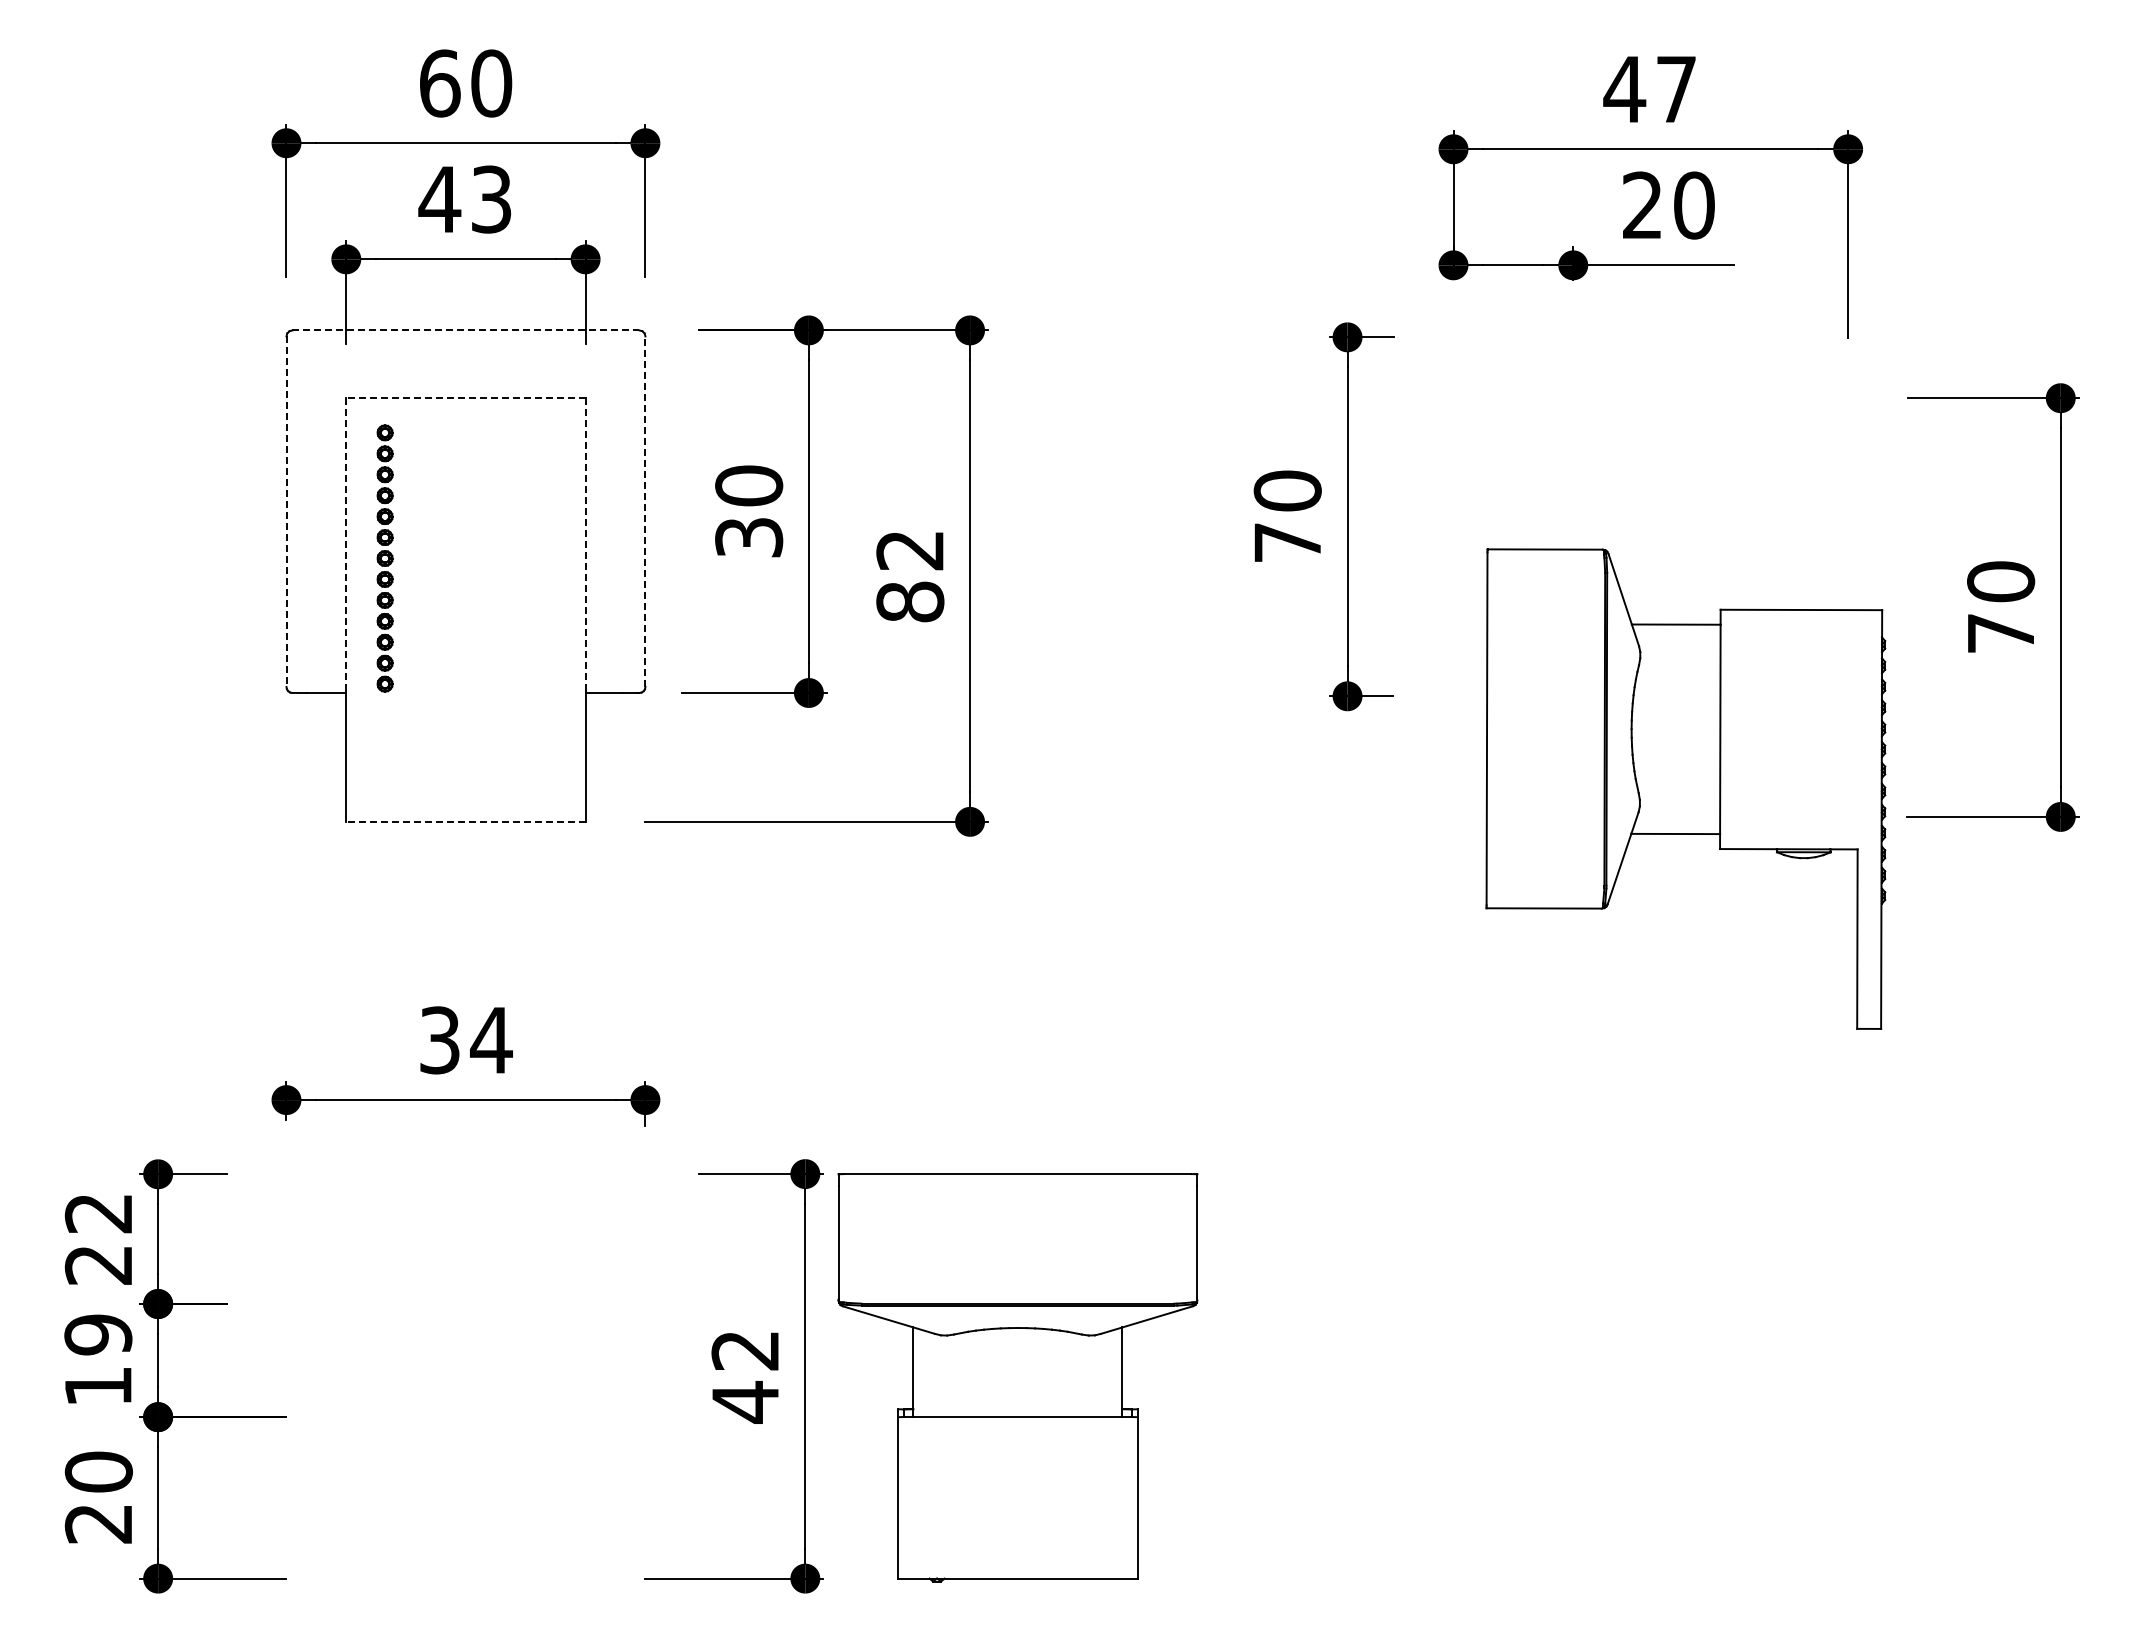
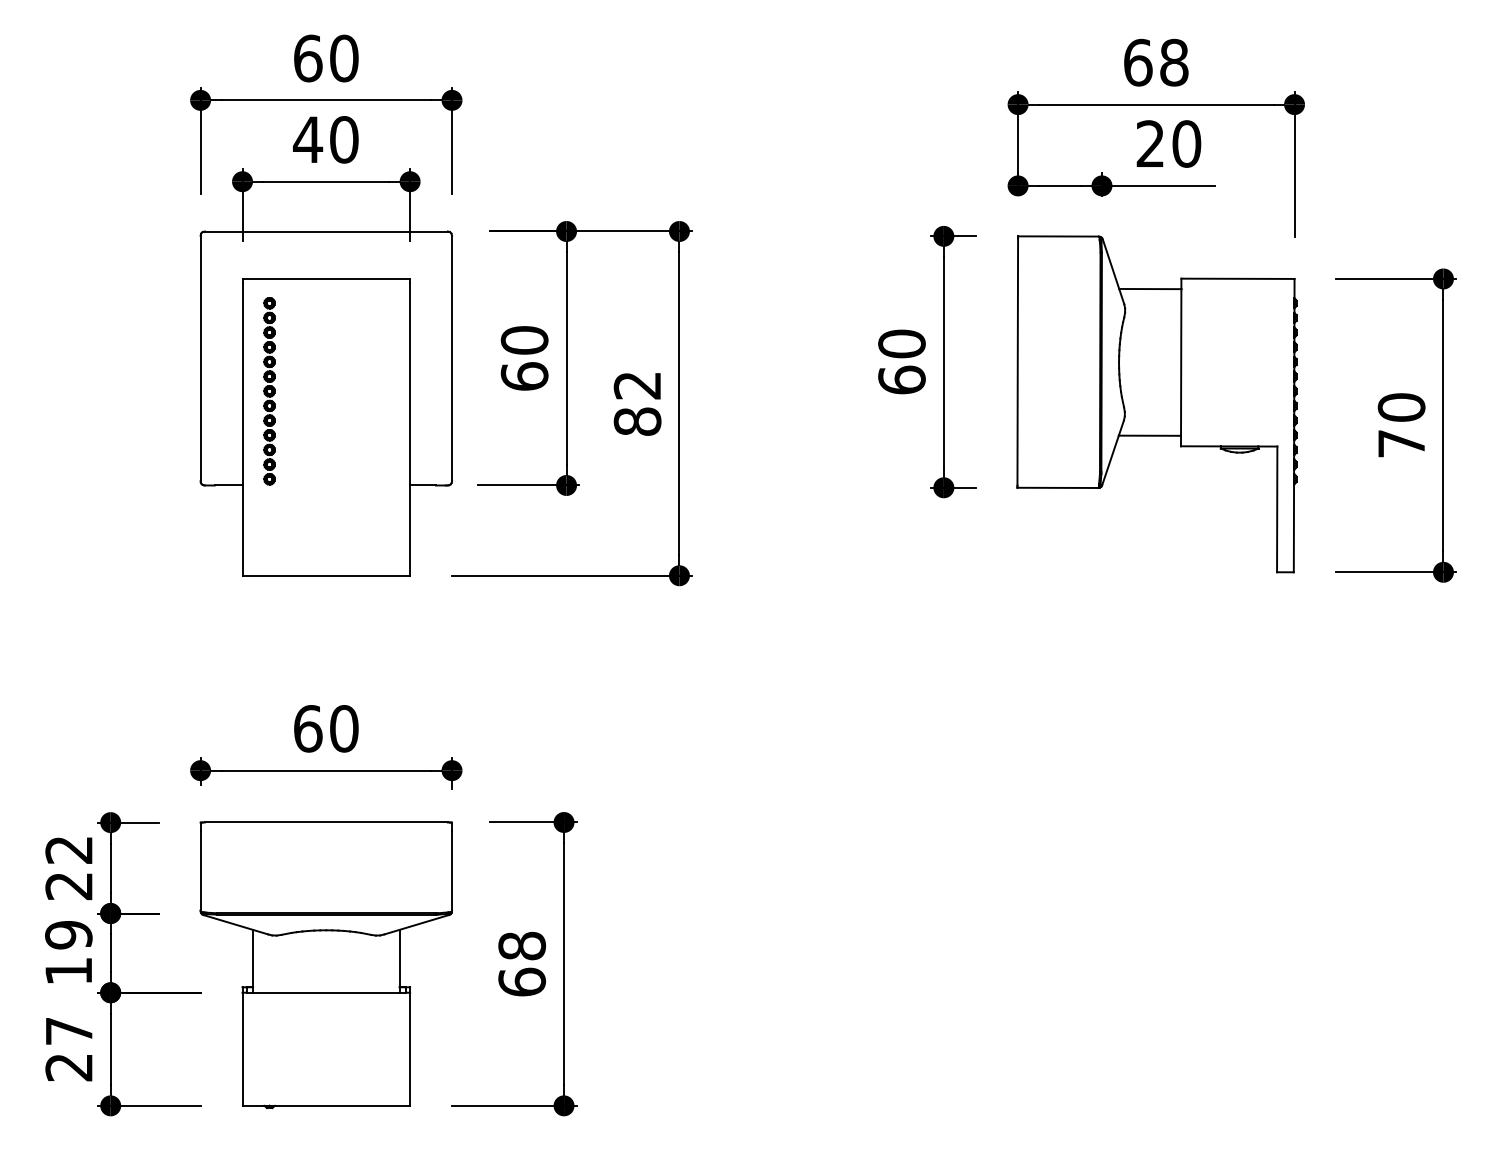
text: (1649, 89) -> (1155, 62), 47 -> 68
text: (491, 199) -> (344, 139), 43 -> 40
line: (466, 330) -> (326, 231), dashed -> solid
line: (465, 397) -> (325, 278), dashed -> solid
line: (645, 511) -> (452, 358), dashed -> solid
line: (286, 512) -> (200, 359), dashed -> solid
text: (749, 536) -> (524, 375), 30 -> 60
text: (1287, 542) -> (901, 380), 70 -> 60
line: (346, 547) -> (242, 383), dashed -> solid
line: (585, 547) -> (410, 383), dashed -> solid
part: (1685, 788) -> (1156, 403), moved
line: (465, 821) -> (325, 575), dashed -> solid
text: (466, 1040) -> (326, 728), 34 -> 60
text: (745, 1376) -> (522, 964), 42 -> 68
part: (1017, 1377) -> (325, 964), moved
text: (98, 1471) -> (68, 1030), 20 -> 27

